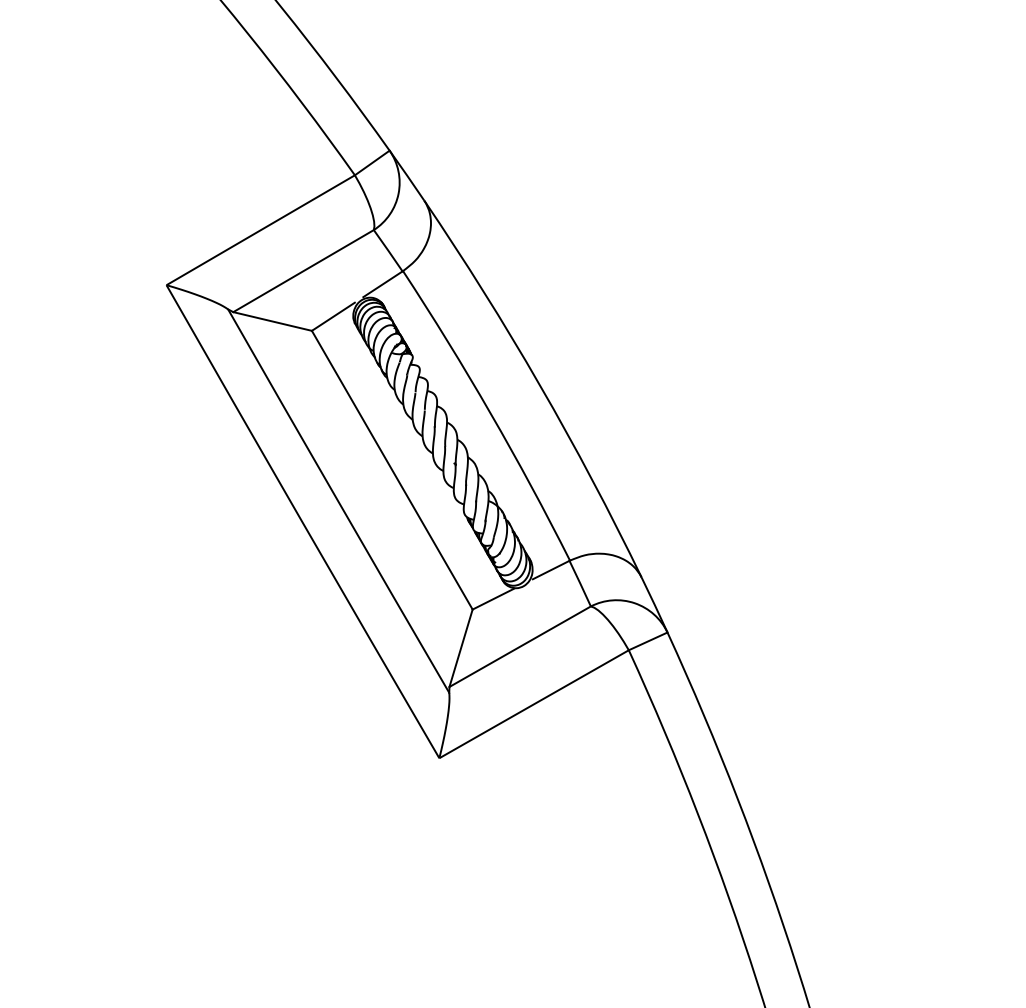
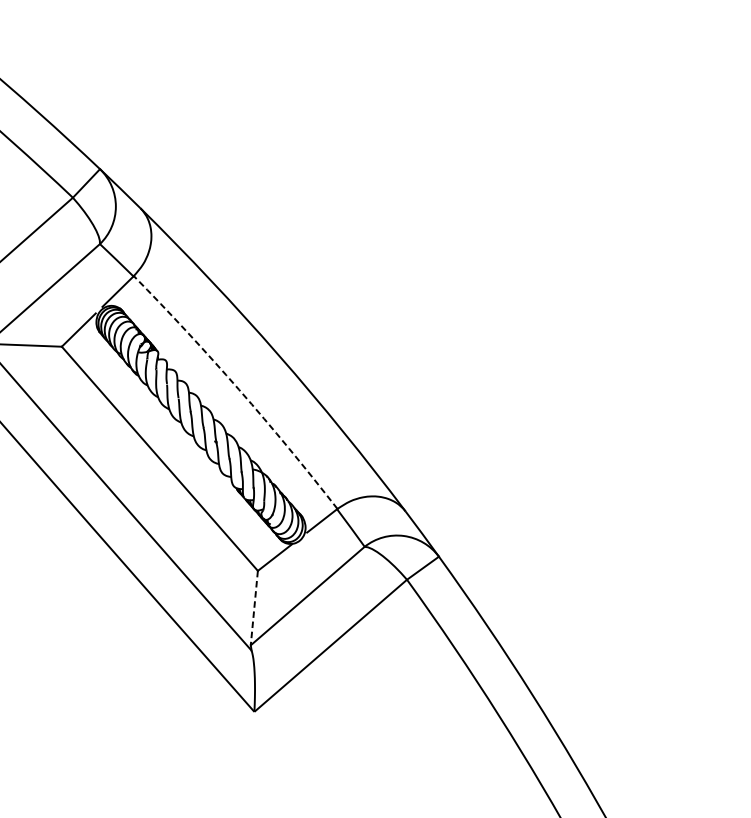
arc: (490, 413) -> (238, 389), solid -> dashed
line: (460, 648) -> (253, 608), solid -> dashed

